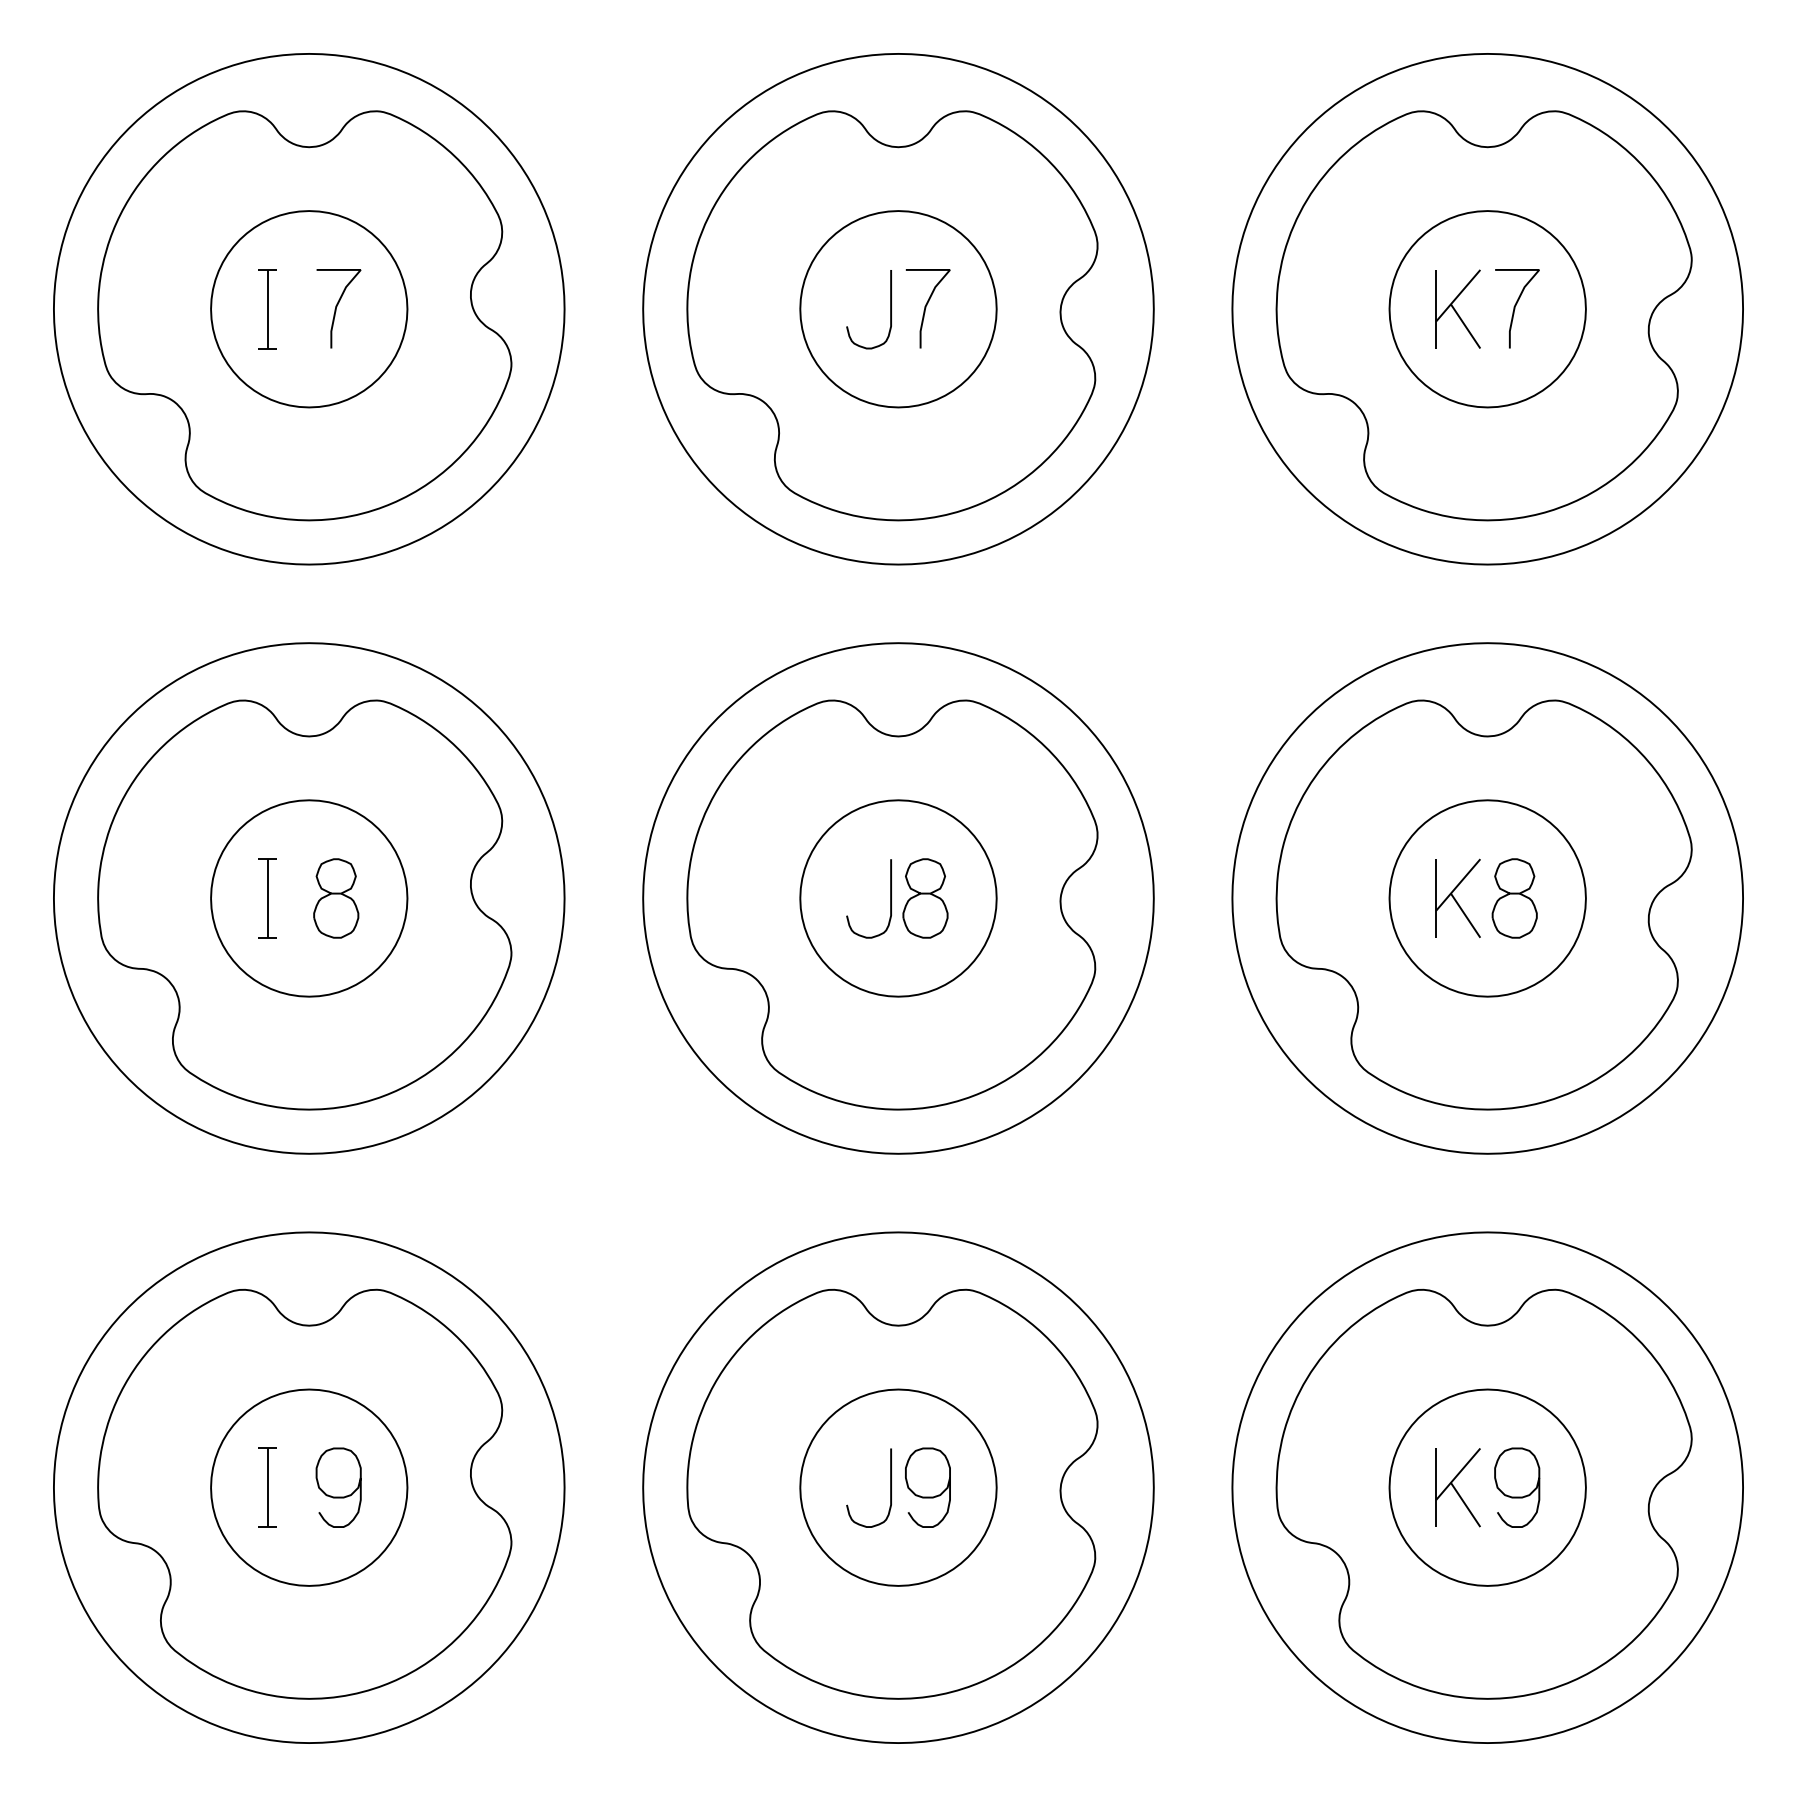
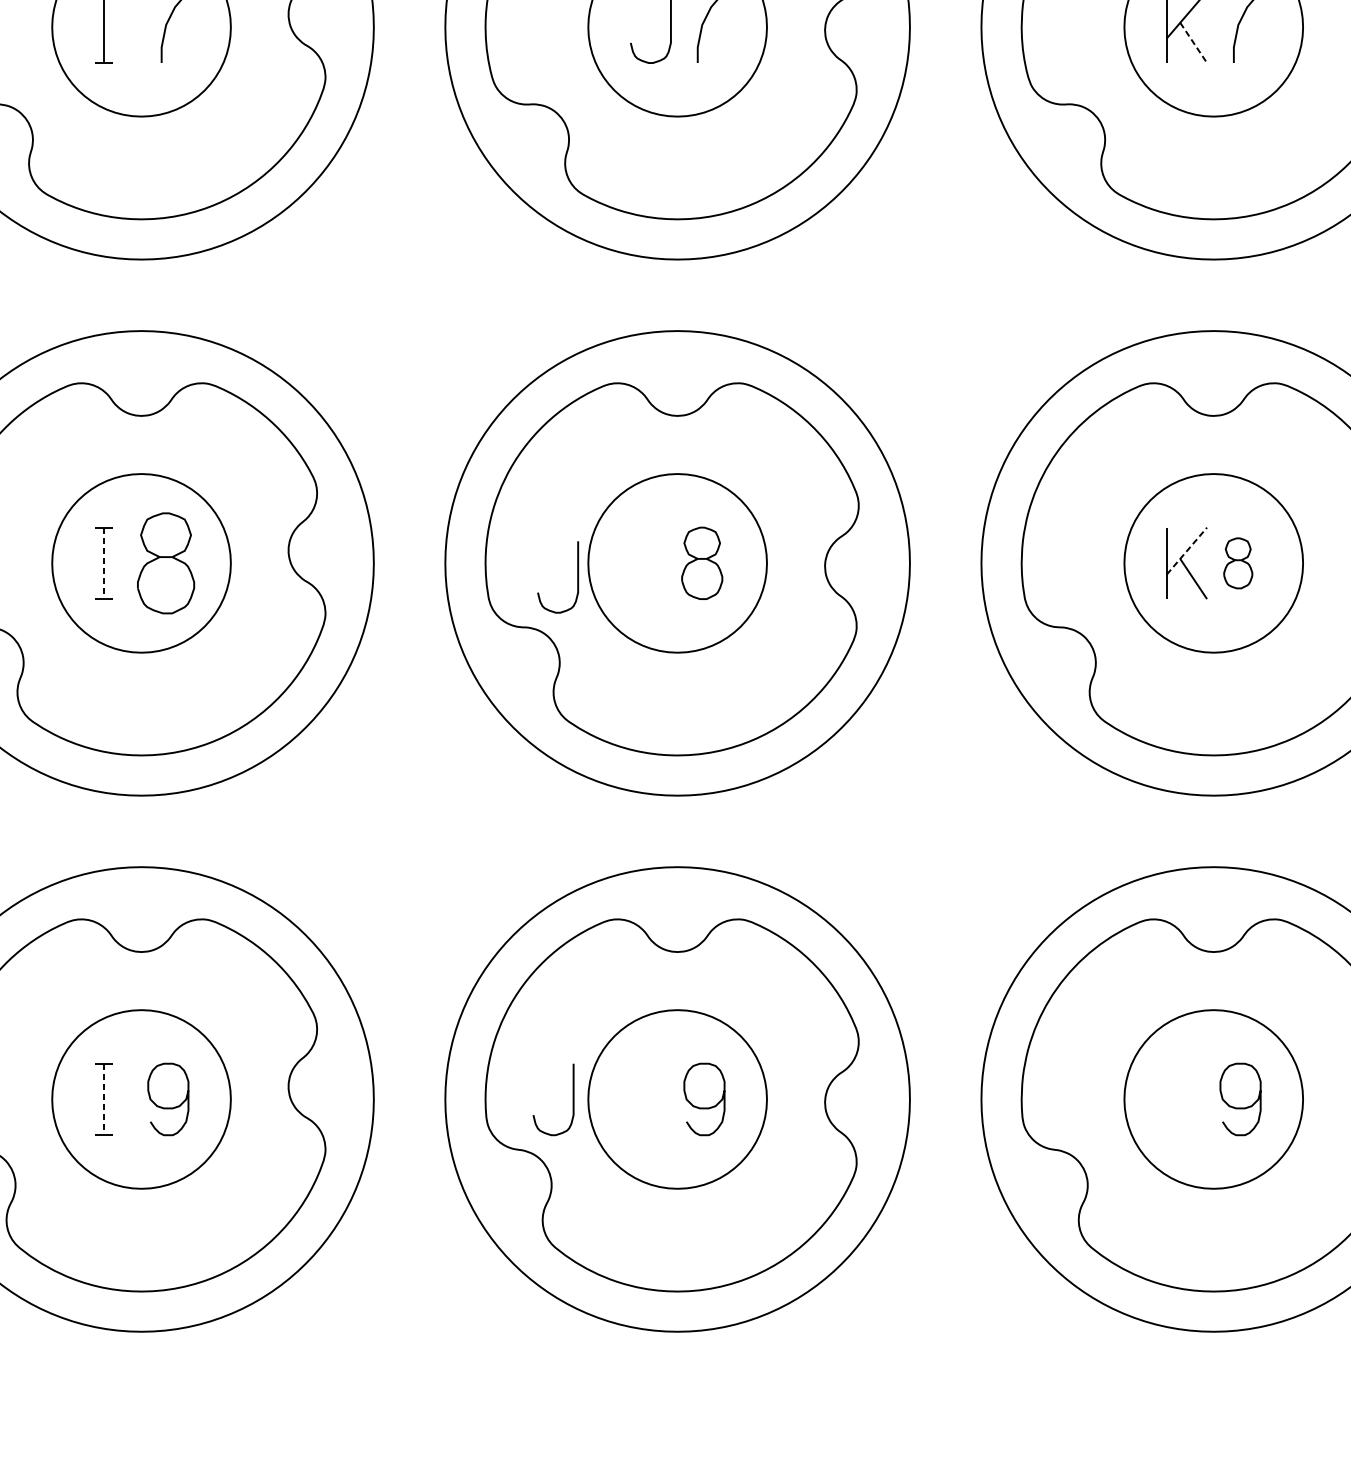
line: (1465, 326) -> (1193, 42), solid -> dashed
line: (1458, 884) -> (1187, 550), solid -> dashed
line: (267, 898) -> (103, 563), solid -> dashed
part: (336, 898) -> (166, 563), size x1.4
curve: (890, 898) -> (577, 577), moved
part: (1514, 898) -> (1238, 563), size x0.7
curve: (890, 1487) -> (573, 1099), moved
part: (1457, 1487) -> (1186, 1099), removed
line: (267, 1488) -> (103, 1100), solid -> dashed

